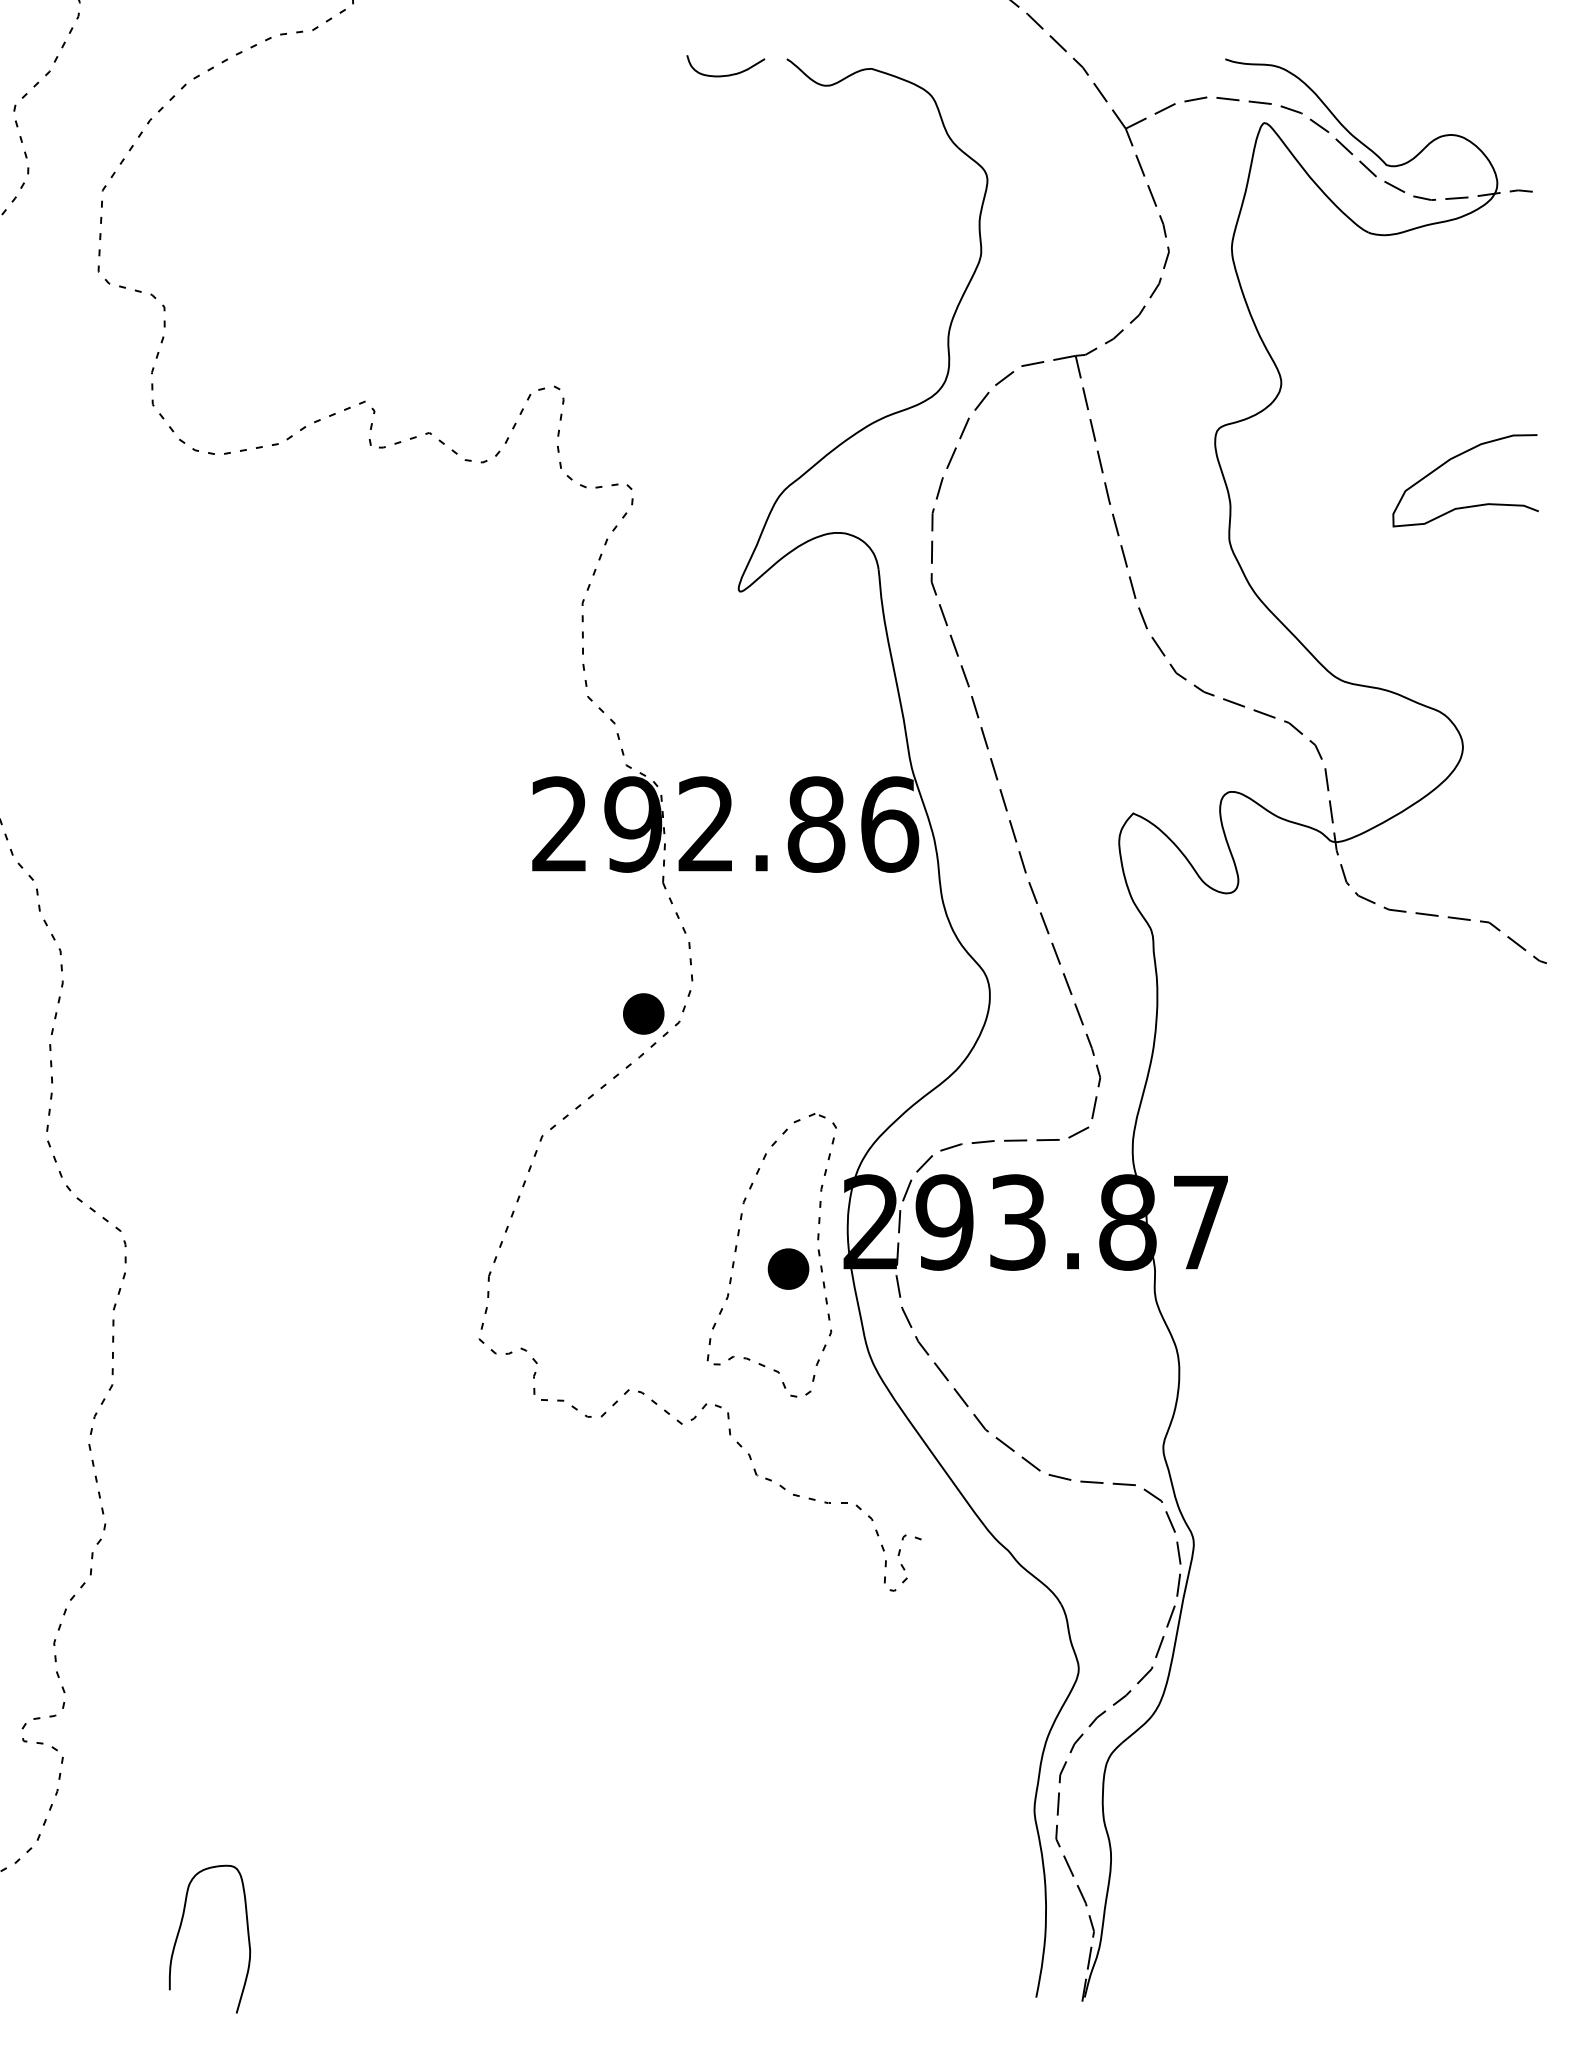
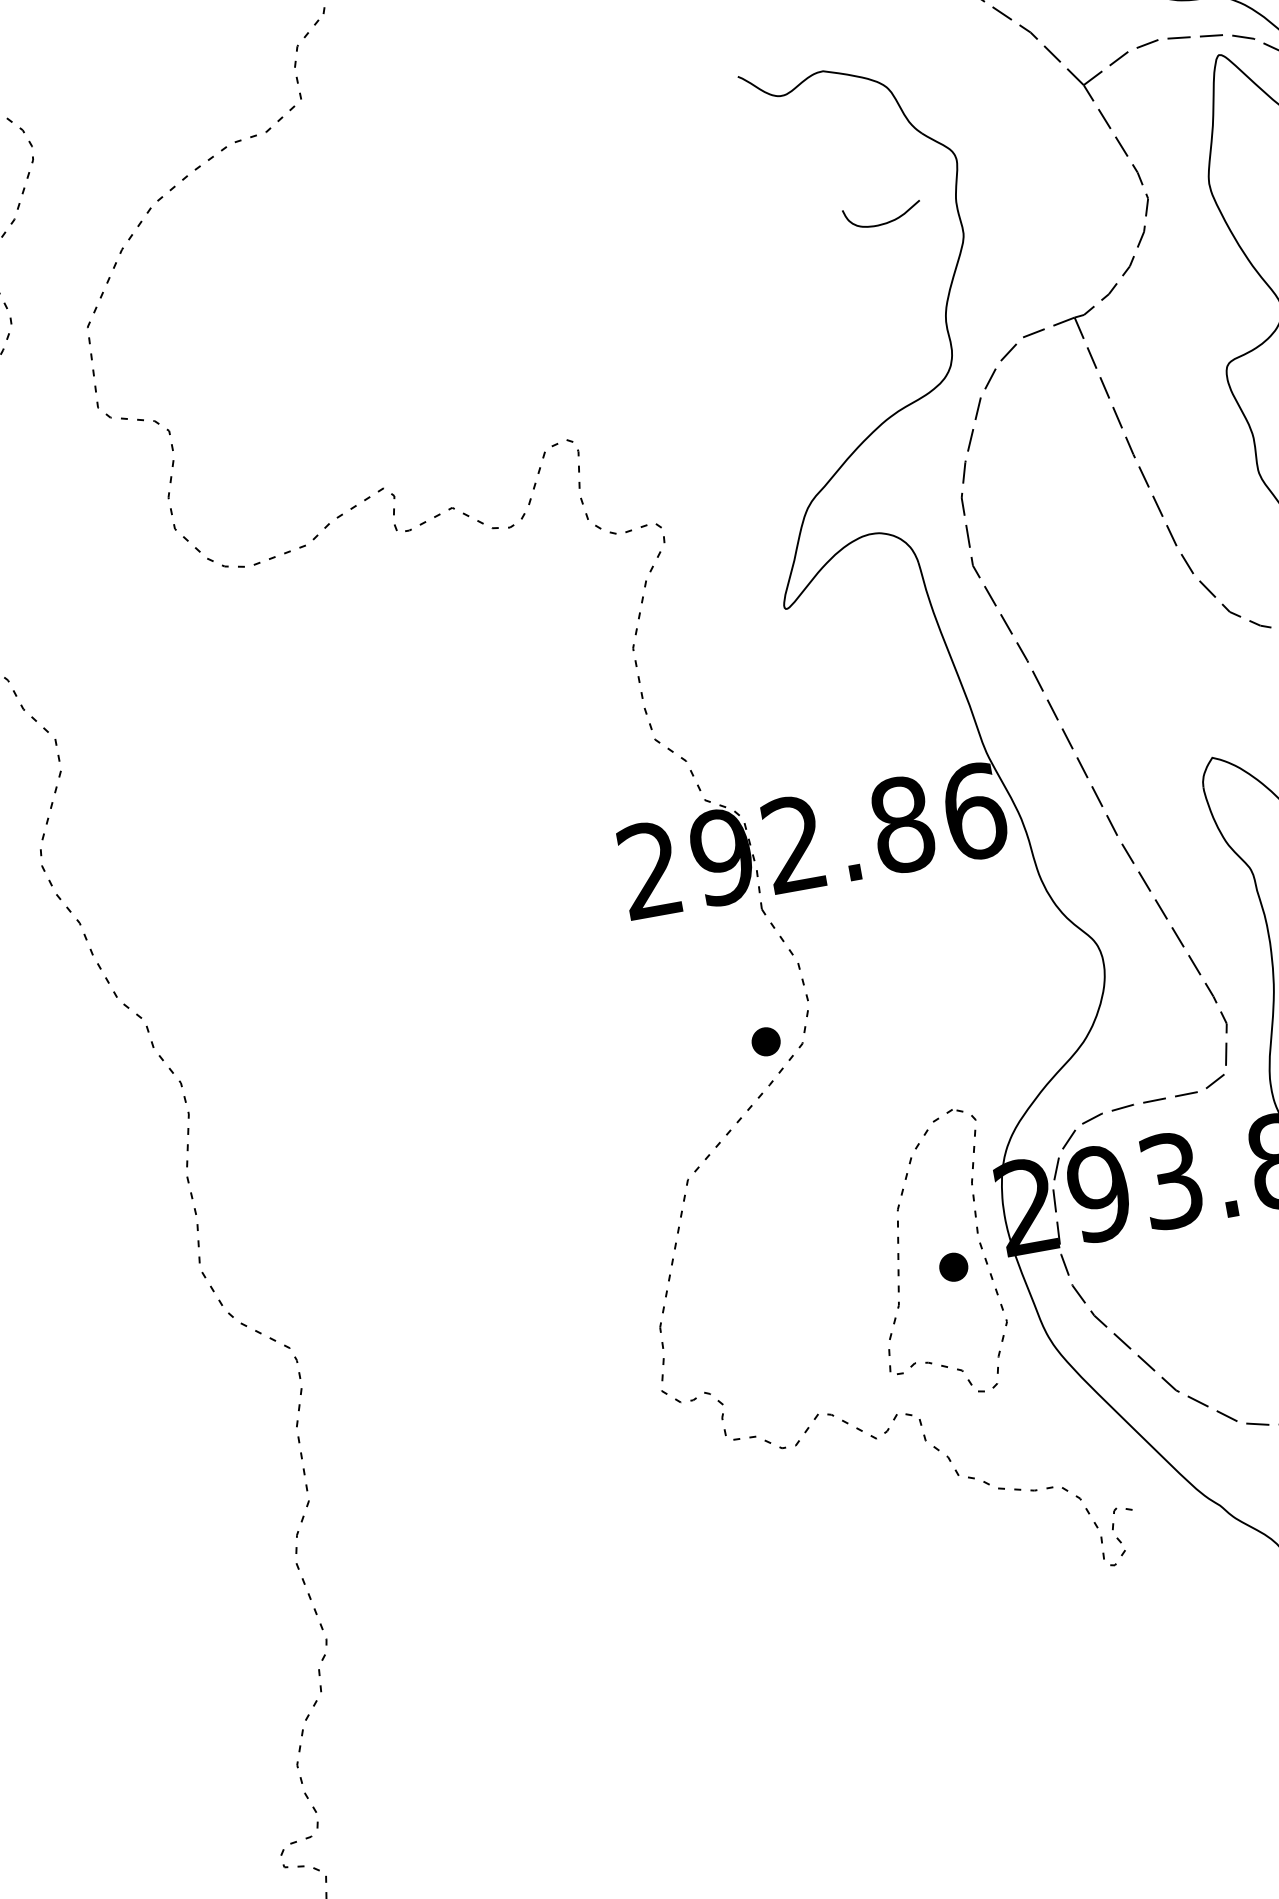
curve: (726, 74) -> (884, 222), moved
part: (643, 1013) -> (765, 1041), size x0.7
part: (788, 1268) -> (953, 1266), size x0.7

